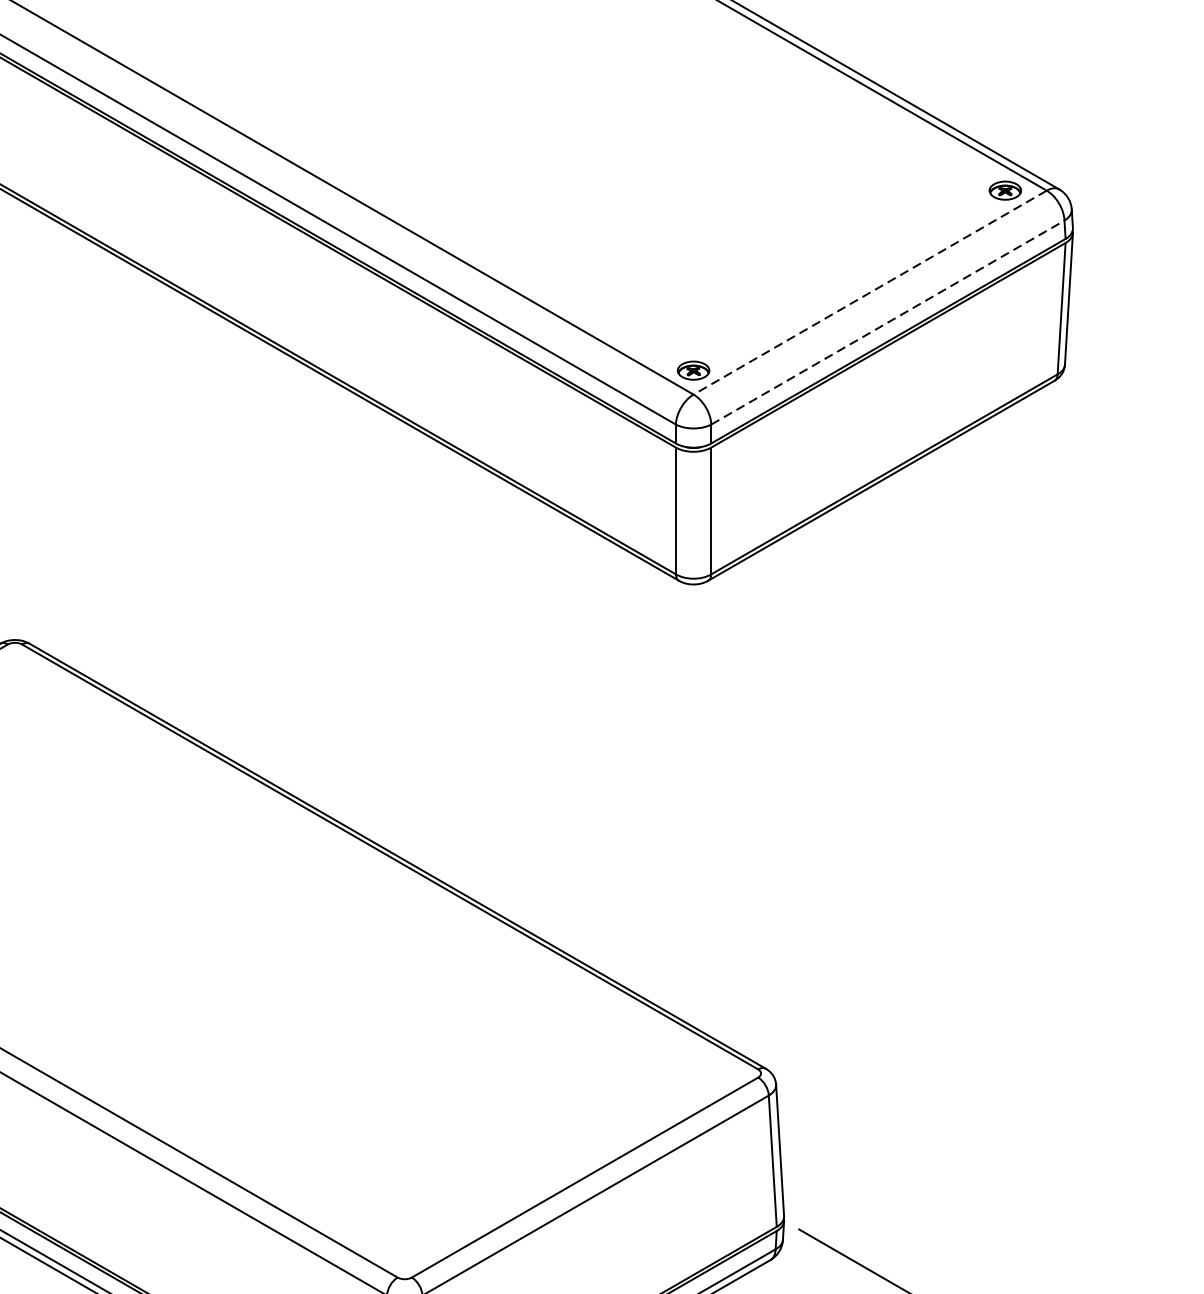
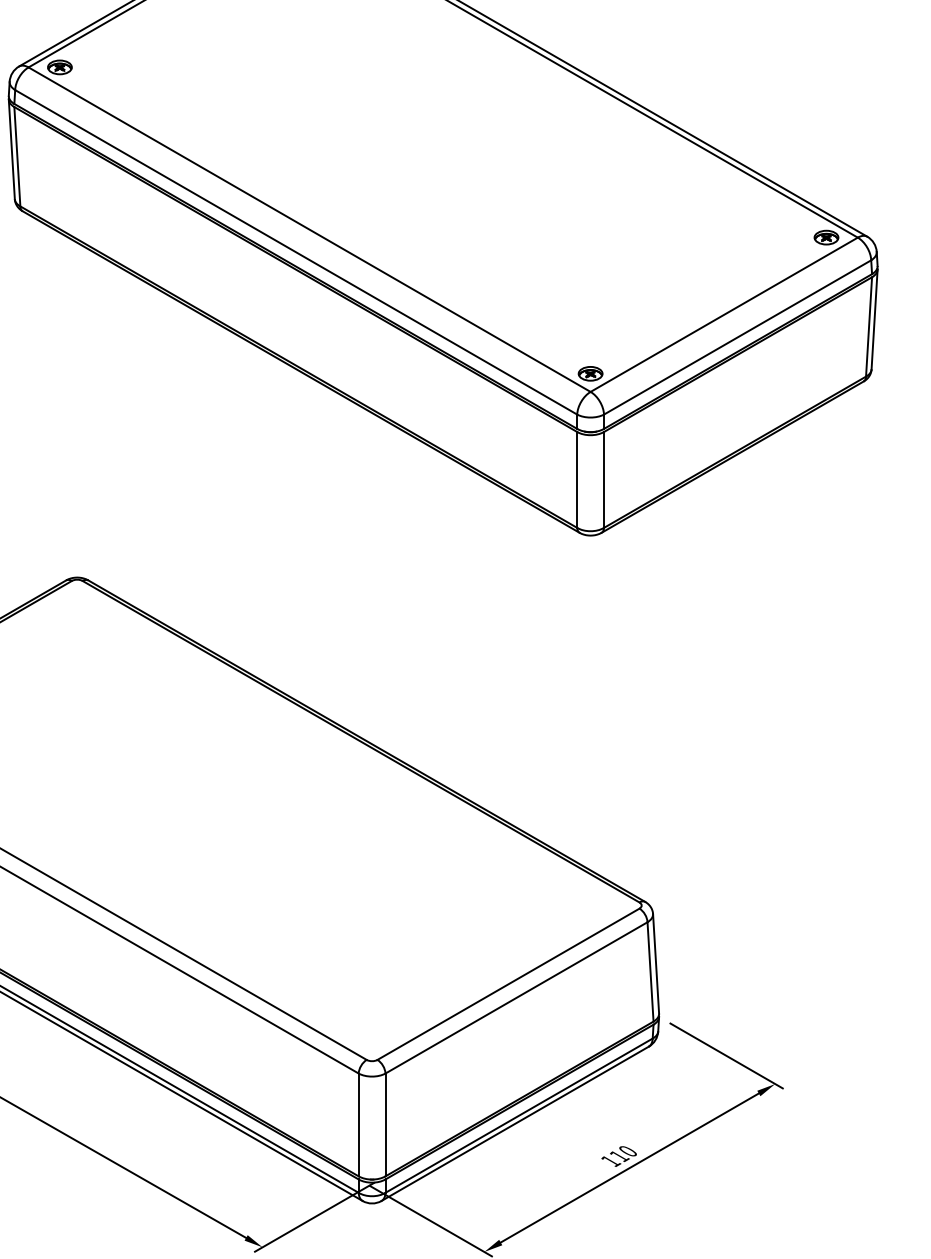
line: (869, 293) -> (723, 315), dashed -> solid
line: (889, 322) -> (738, 337), dashed -> solid

